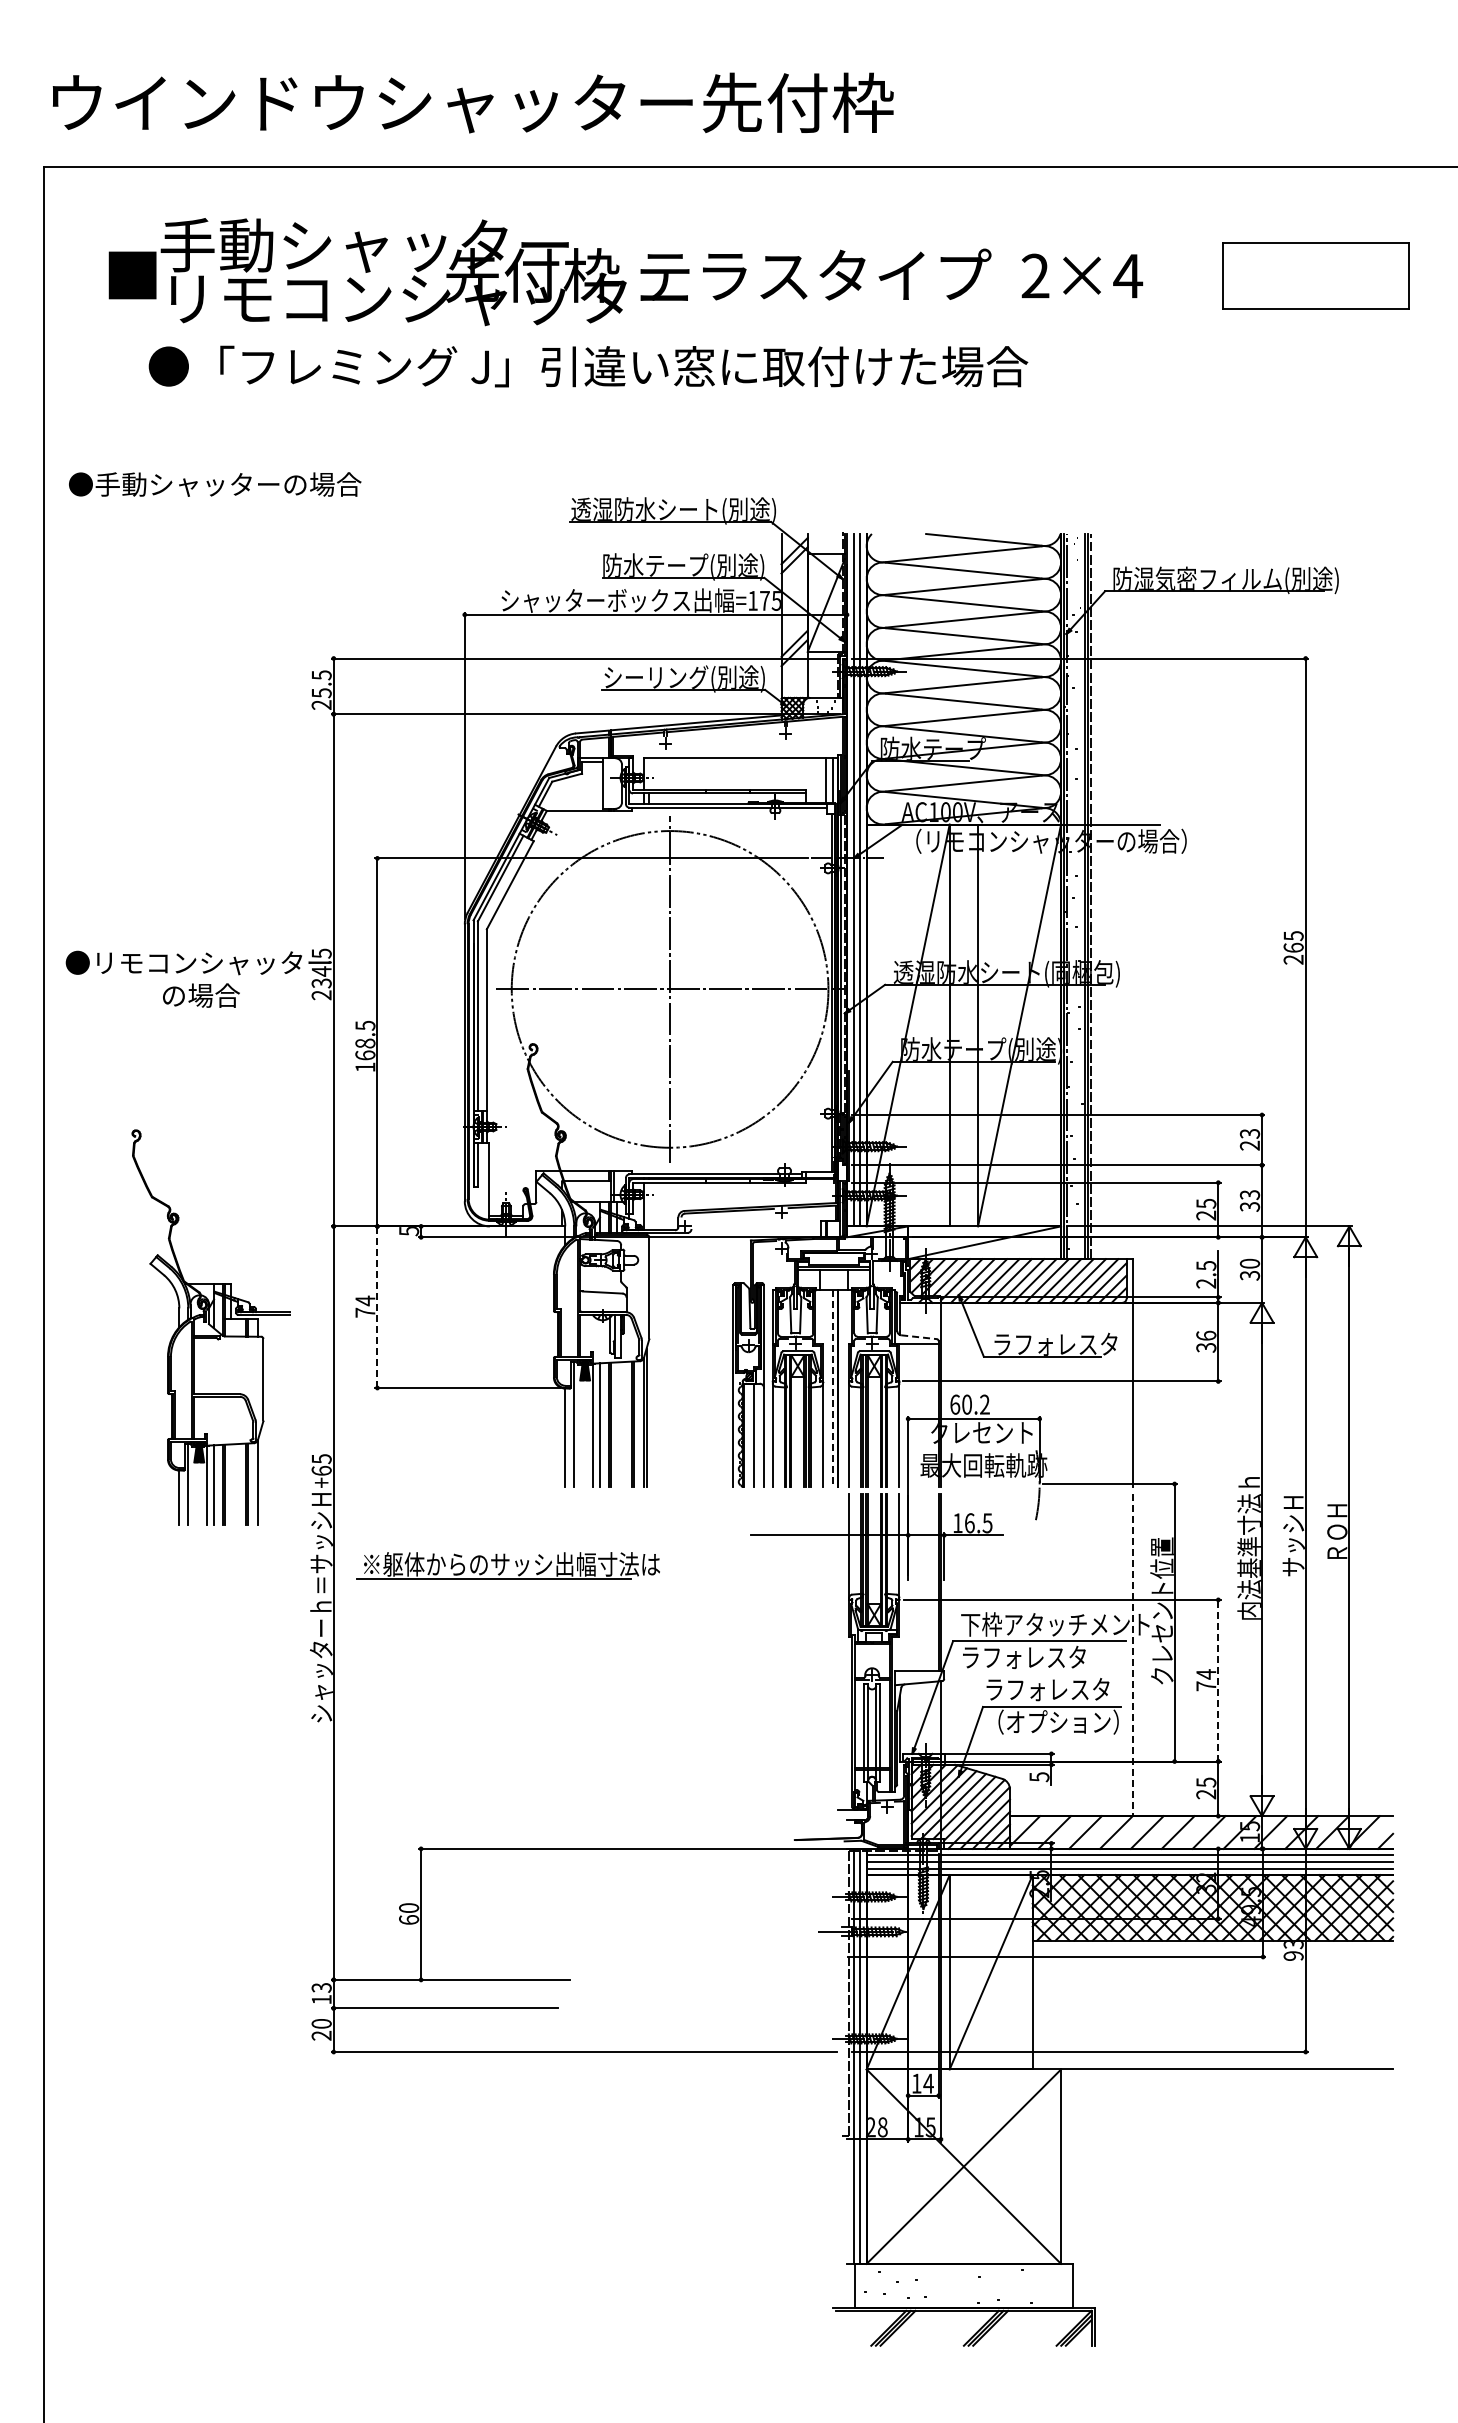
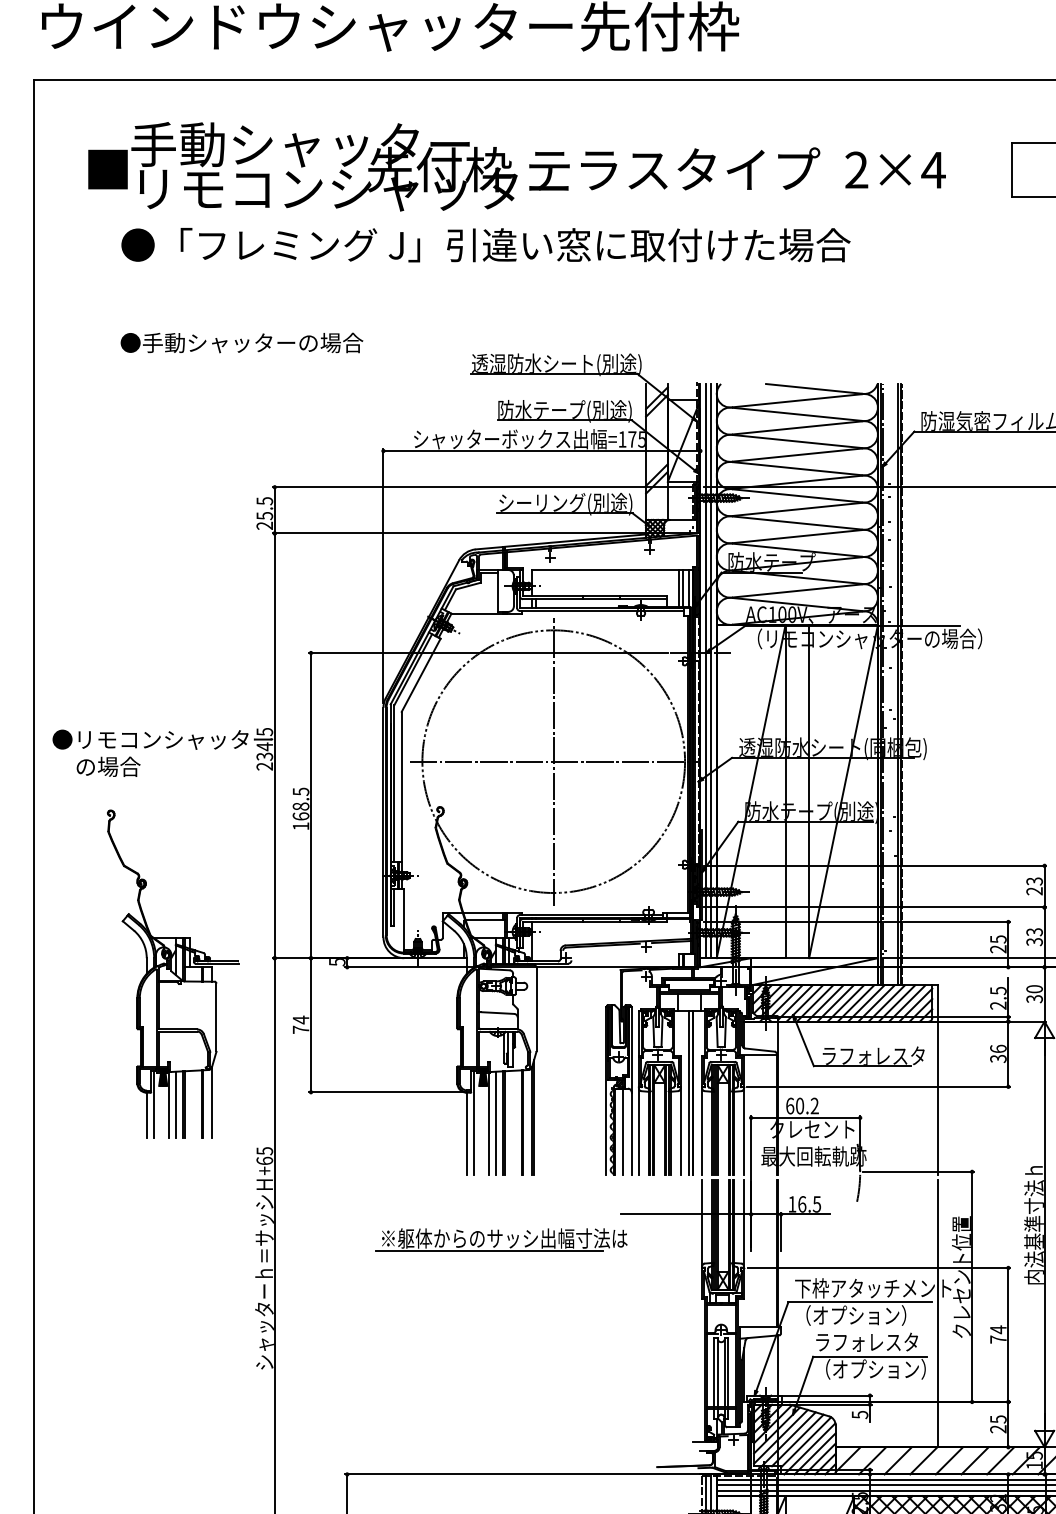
text: (215, 484) -> (242, 342), moved
line: (820, 780) -> (678, 588), added
text: (201, 995) -> (108, 766), moved
line: (377, 1307) -> (311, 1025), dashed -> solid
part: (210, 1327) -> (172, 974), moved
line: (919, 1337) -> (760, 1050), dashed -> solid
line: (832, 1388) -> (688, 1092), dashed -> solid
part: (507, 1565) -> (500, 1239), moved
line: (1133, 1655) -> (938, 1314), dashed -> solid
text: (1029, 1656) -> (851, 1314), ラフォレスタ -> （オプション）
line: (1218, 1680) -> (1008, 1334), dashed -> solid

